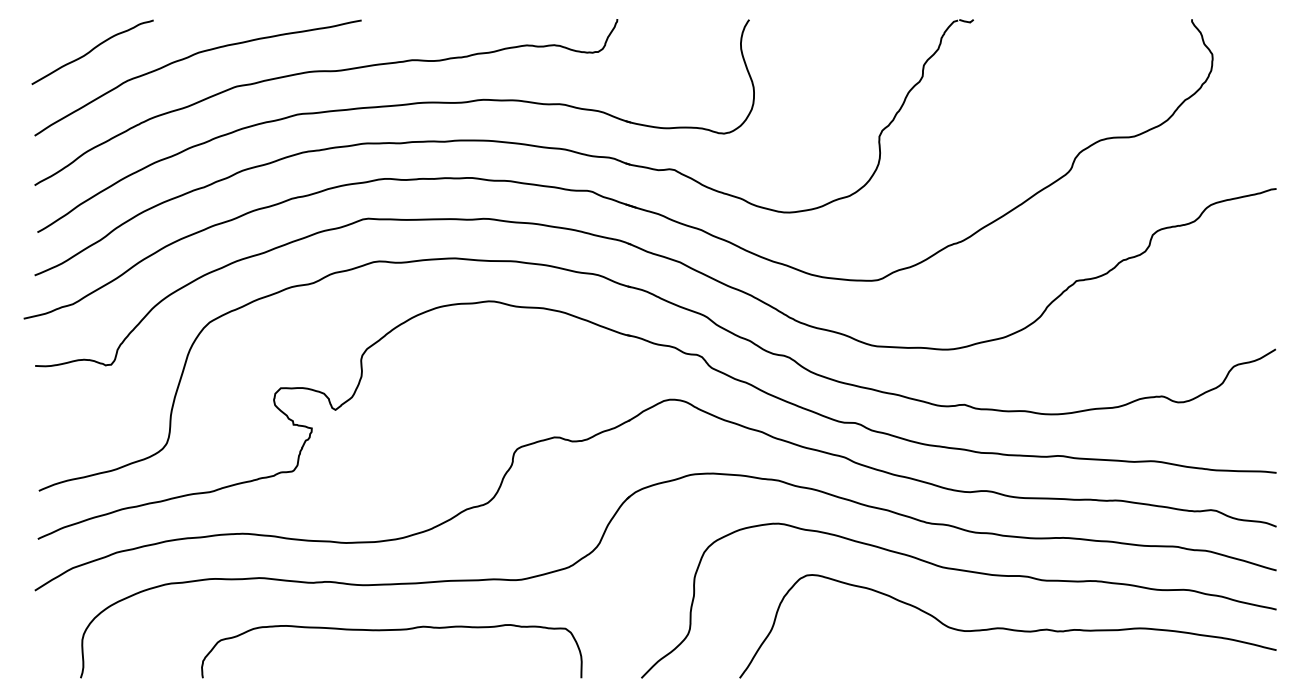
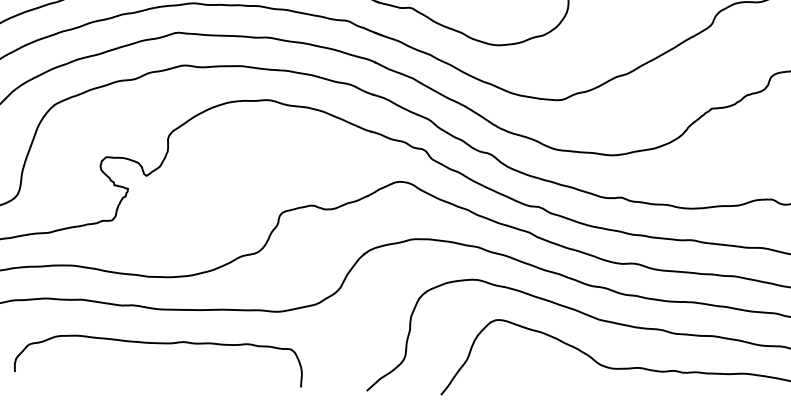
curve: (391, 630) -> (159, 343), moved

